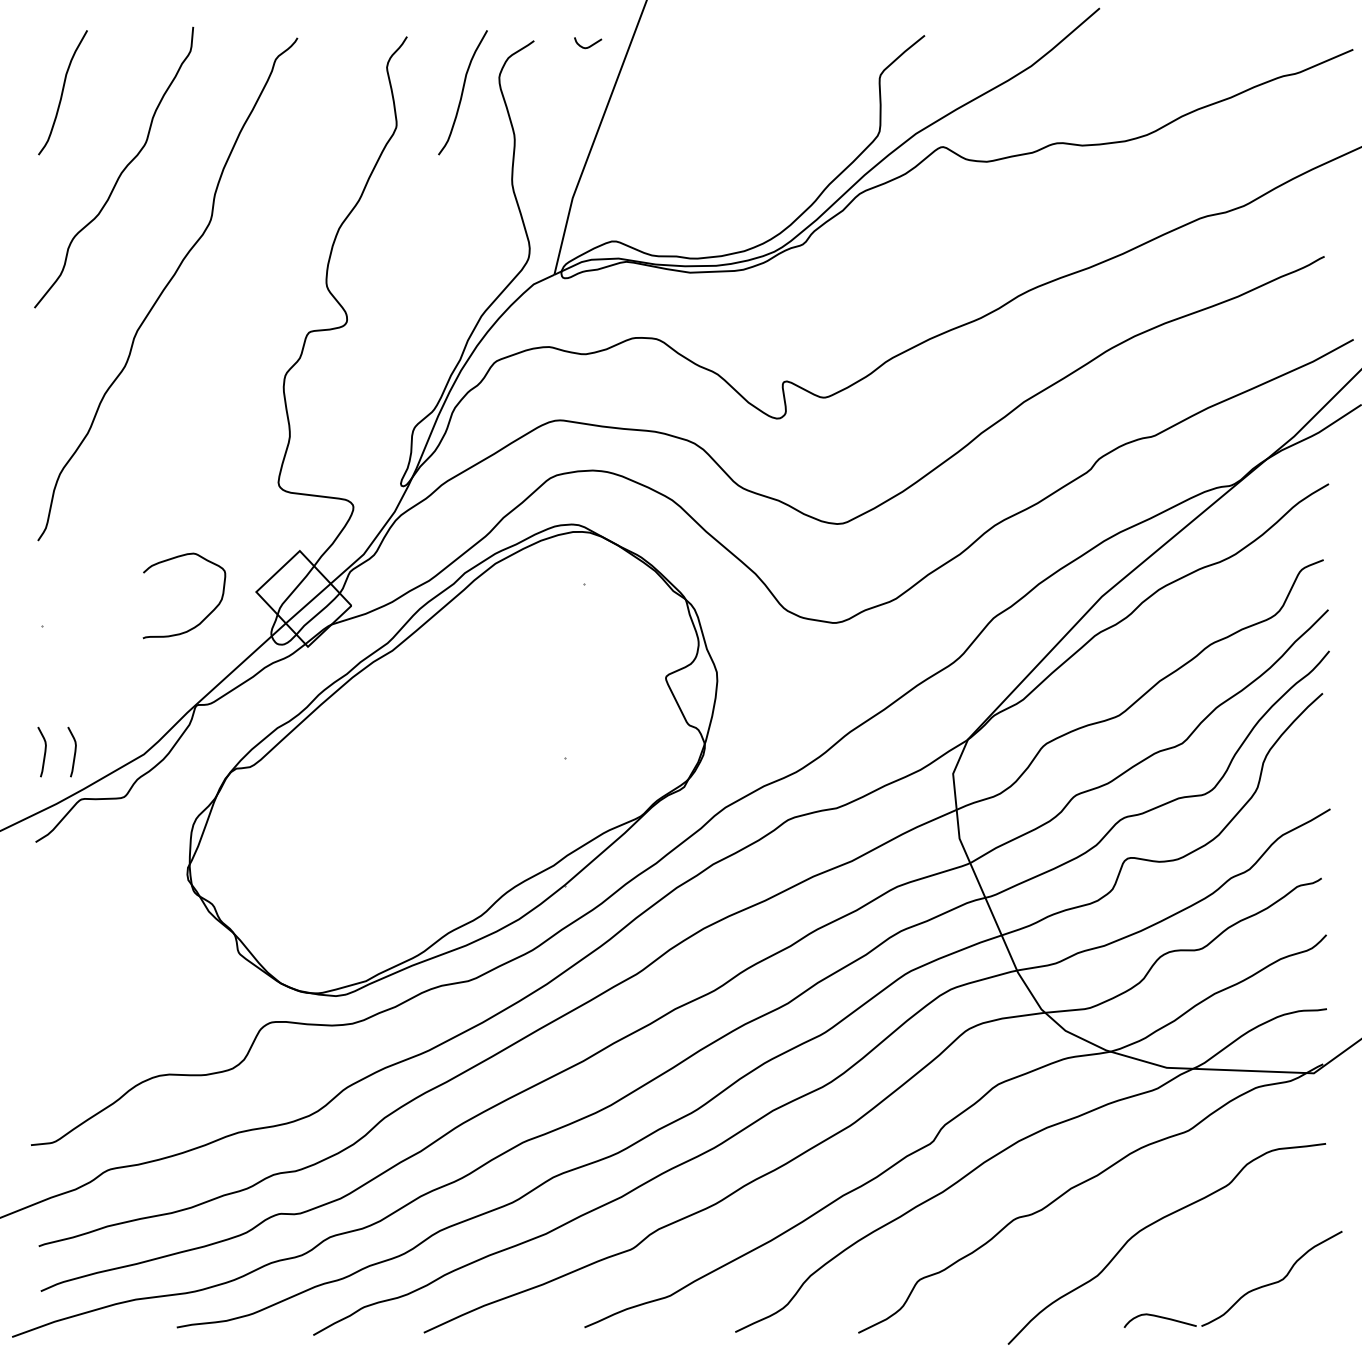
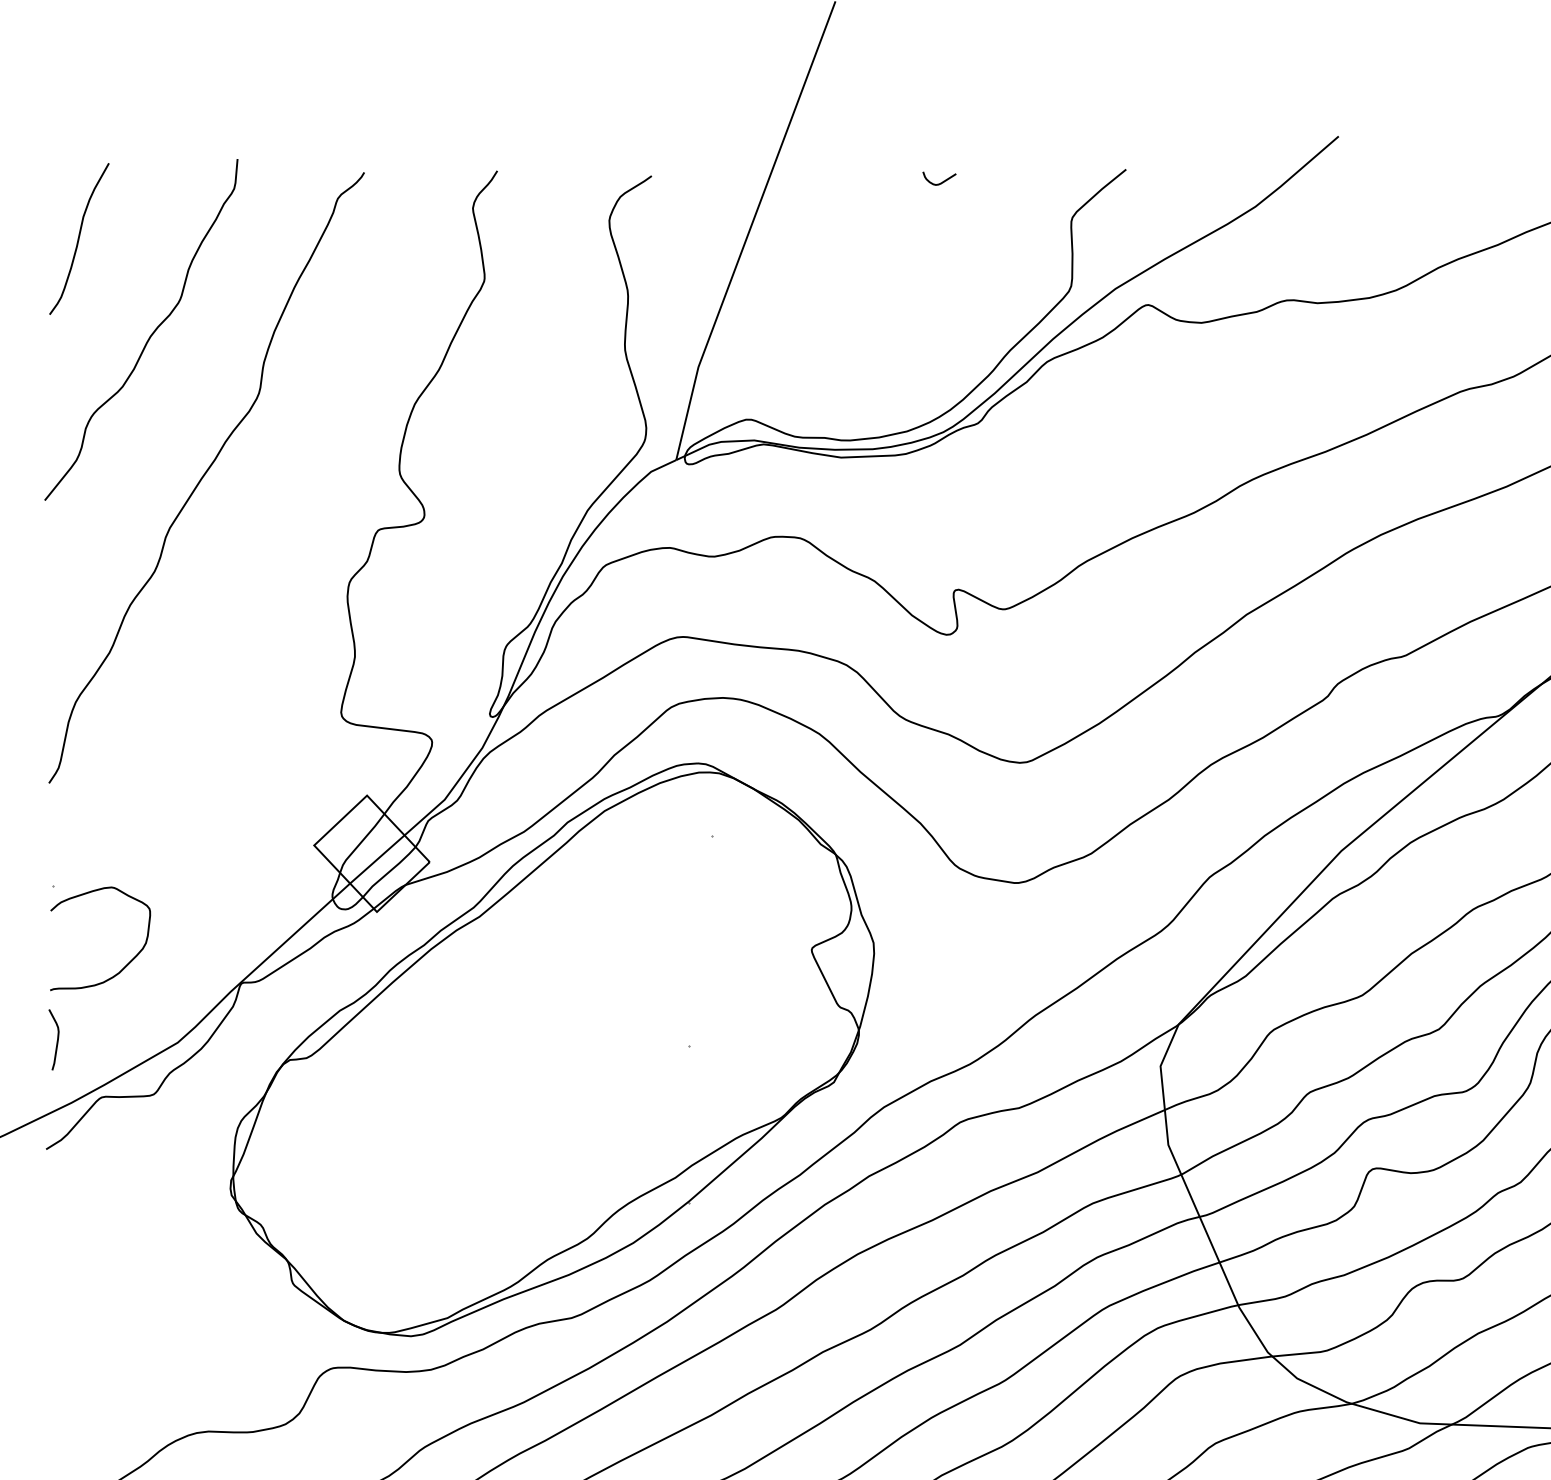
curve: (589, 45) -> (941, 181), moved
curve: (462, 92) -> (564, 238), removed
curve: (205, 616) -> (126, 963), moved
curve: (74, 751) -> (93, 1039), removed

